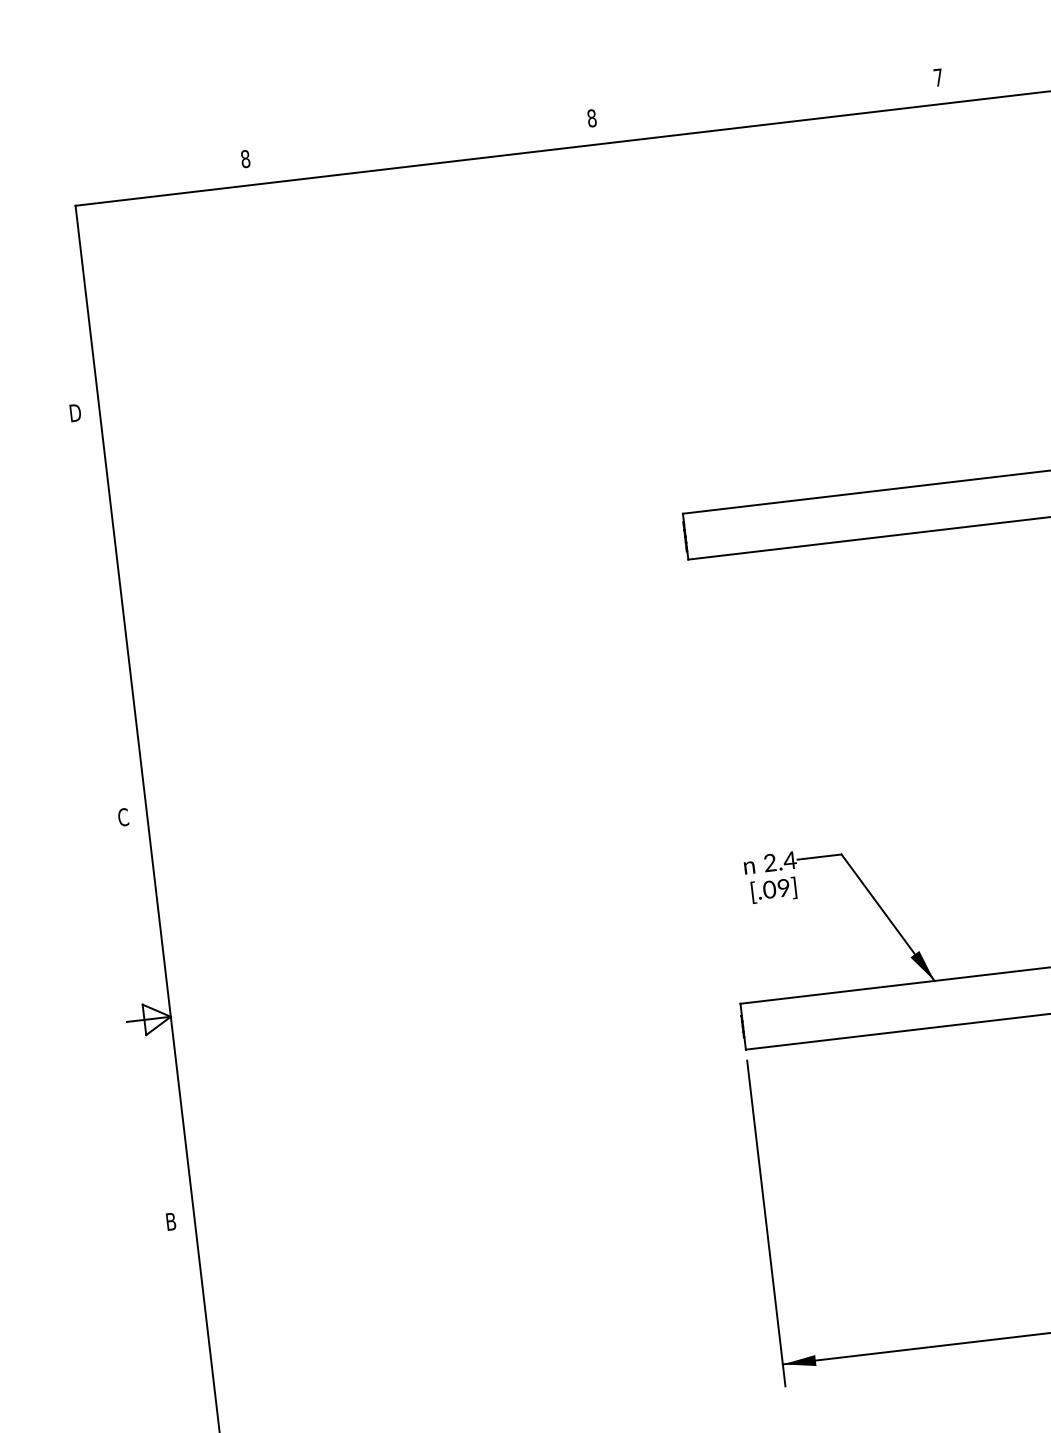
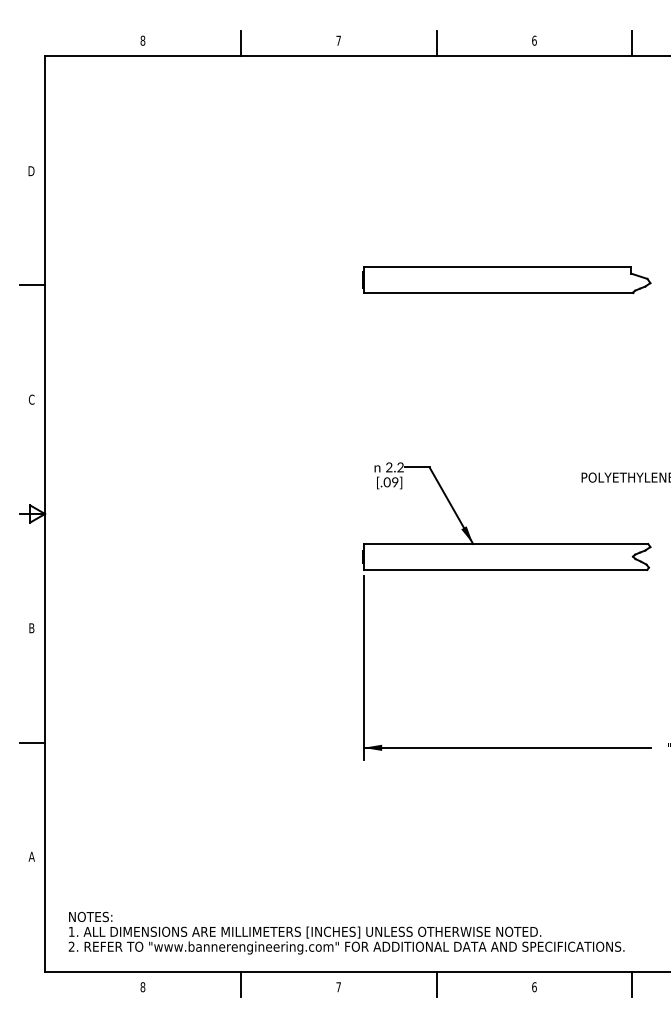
text: (938, 77) -> (534, 40), 7 -> 6
line: (765, 101) -> (436, 42), added
text: (591, 117) -> (338, 40), 8 -> 7
line: (418, 141) -> (240, 42), added
line: (101, 615) -> (32, 285), added
text: (790, 860) -> (400, 467), 2.4 -> 2.2
line: (196, 1423) -> (32, 742), added

